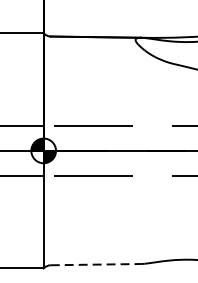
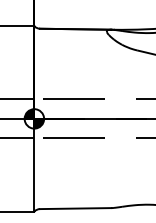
line: (95, 264) -> (75, 208), dashed -> solid

